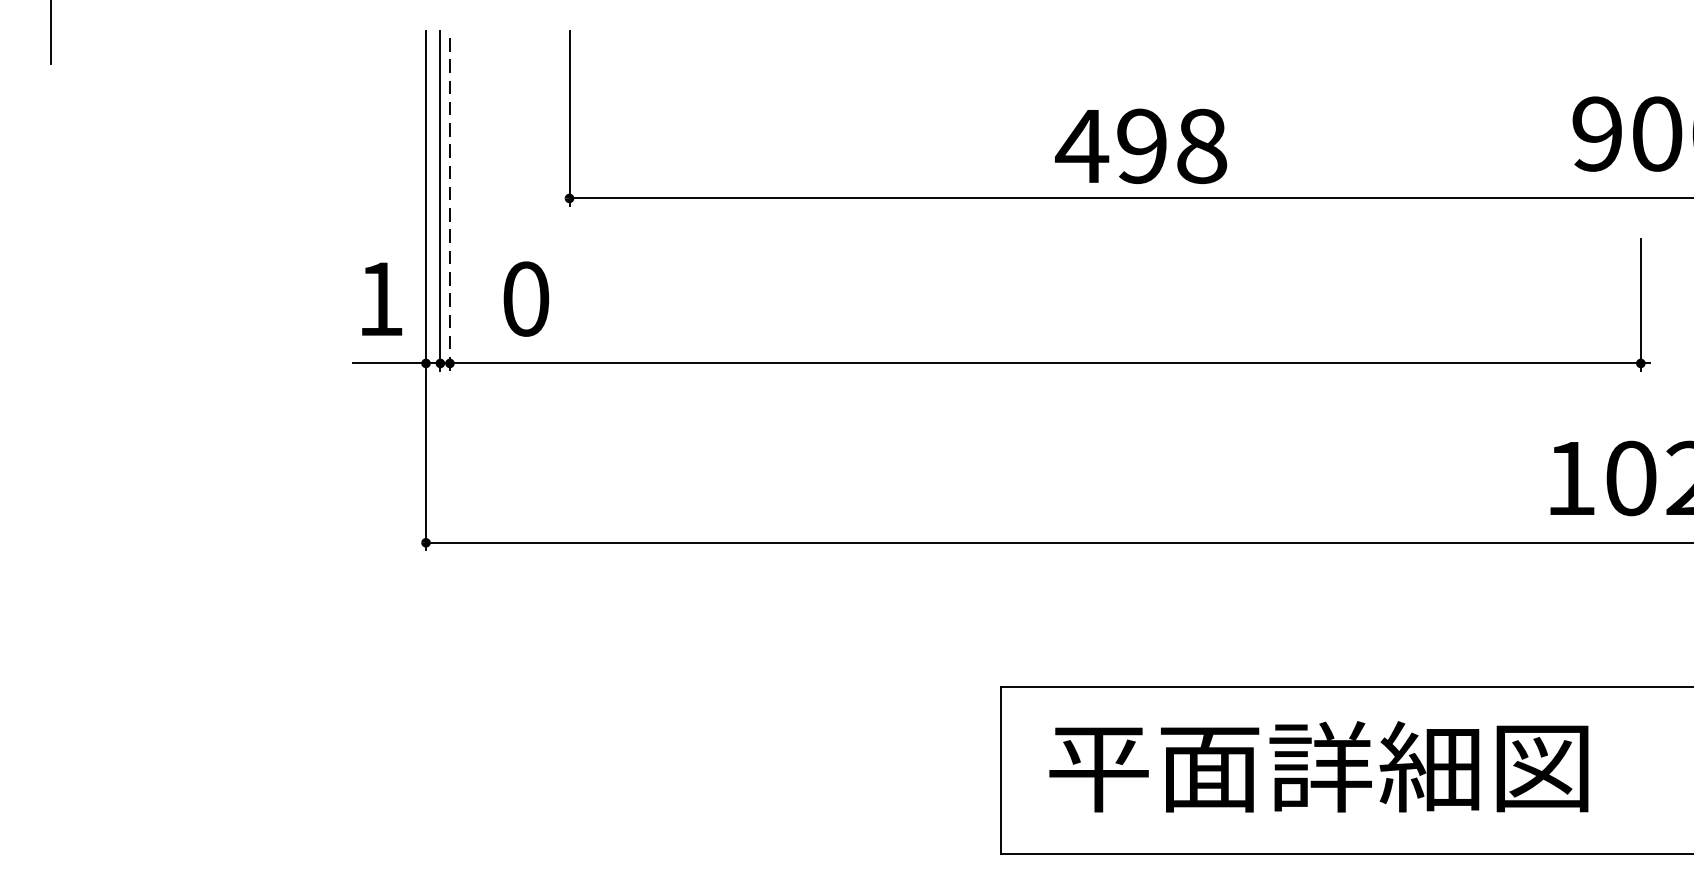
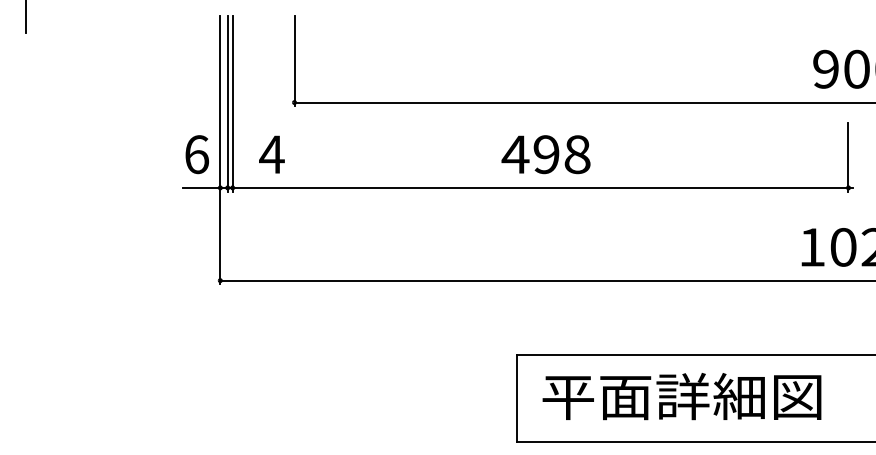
text: (1139, 146) -> (545, 154), moved
line: (449, 200) -> (232, 103), dashed -> solid
text: (379, 298) -> (196, 154), 1 -> 6
text: (525, 298) -> (271, 154), 0 -> 4

